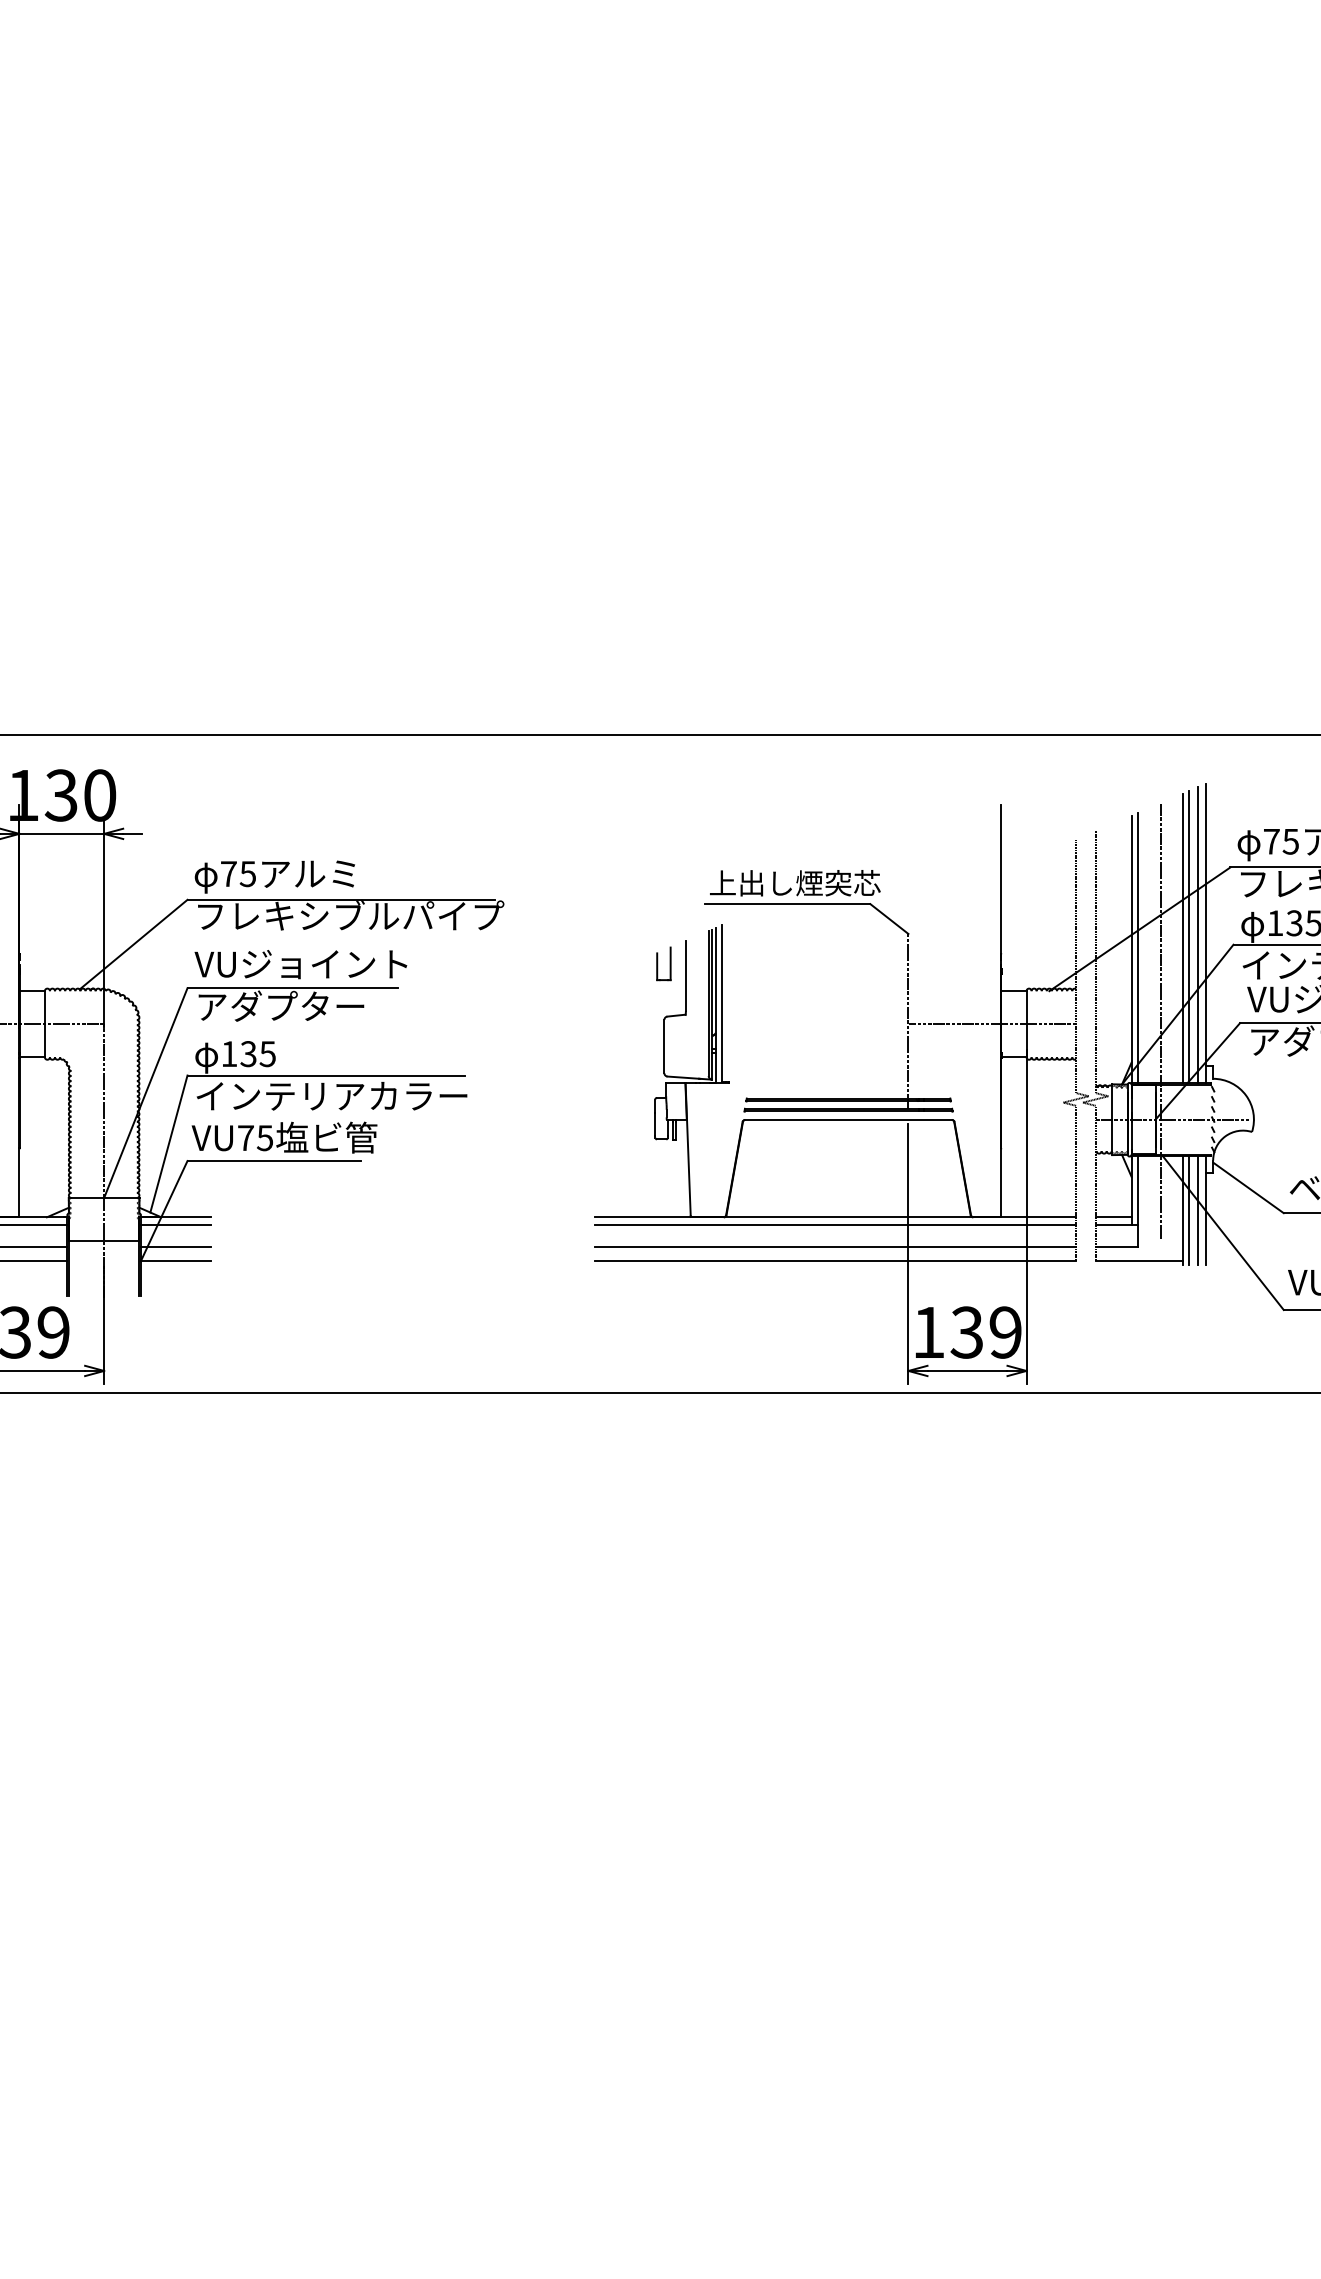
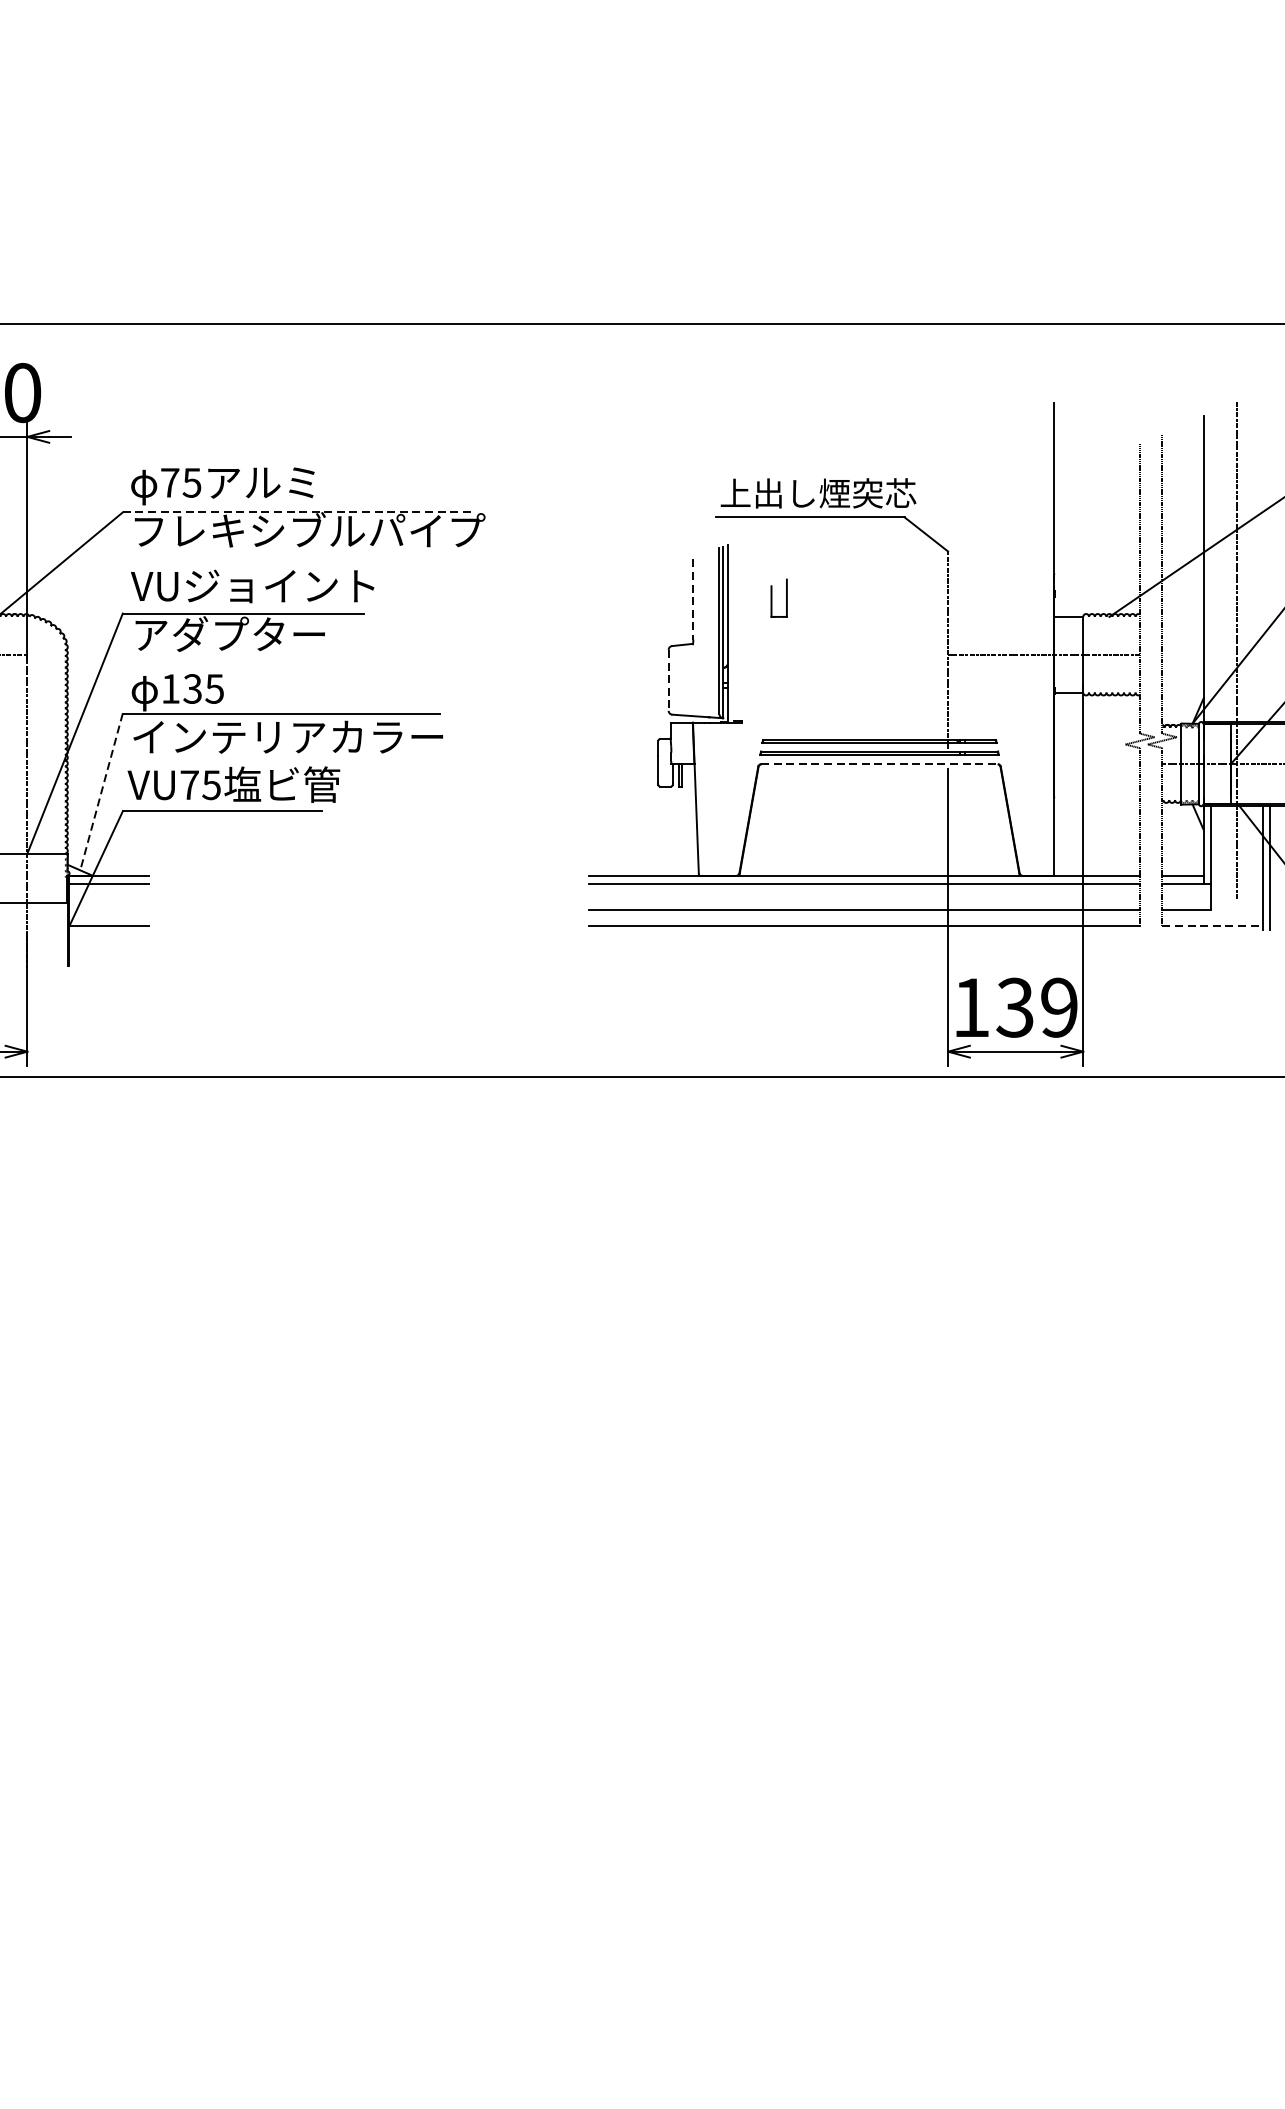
line: (341, 899) -> (299, 512), solid -> dashed
line: (1198, 935) -> (1280, 553), removed
line: (1189, 937) -> (1269, 555), removed
line: (1183, 938) -> (1262, 556), removed
line: (1137, 948) -> (1210, 568), removed
part: (663, 963) -> (778, 597), moved
line: (685, 976) -> (692, 600), solid -> dashed
line: (721, 1003) -> (734, 631), removed
line: (664, 1046) -> (668, 680), solid -> dashed
line: (849, 1119) -> (880, 763), solid -> dashed
line: (168, 1144) -> (101, 792), solid -> dashed
line: (1198, 1210) -> (1280, 868), removed
line: (175, 1247) -> (109, 910), removed
line: (1139, 1261) -> (1212, 926), solid -> dashed

